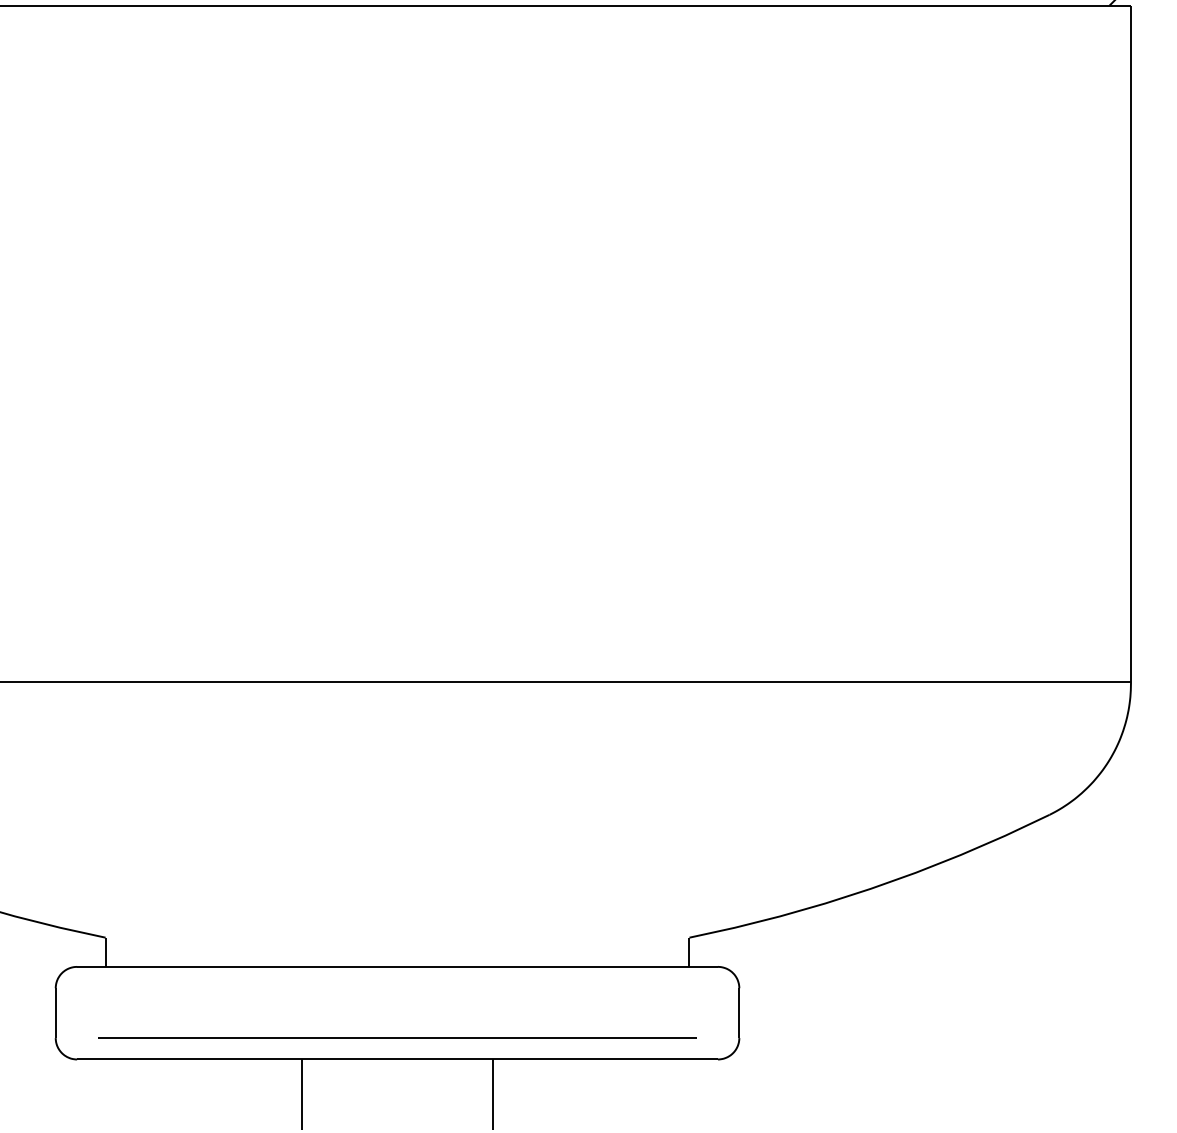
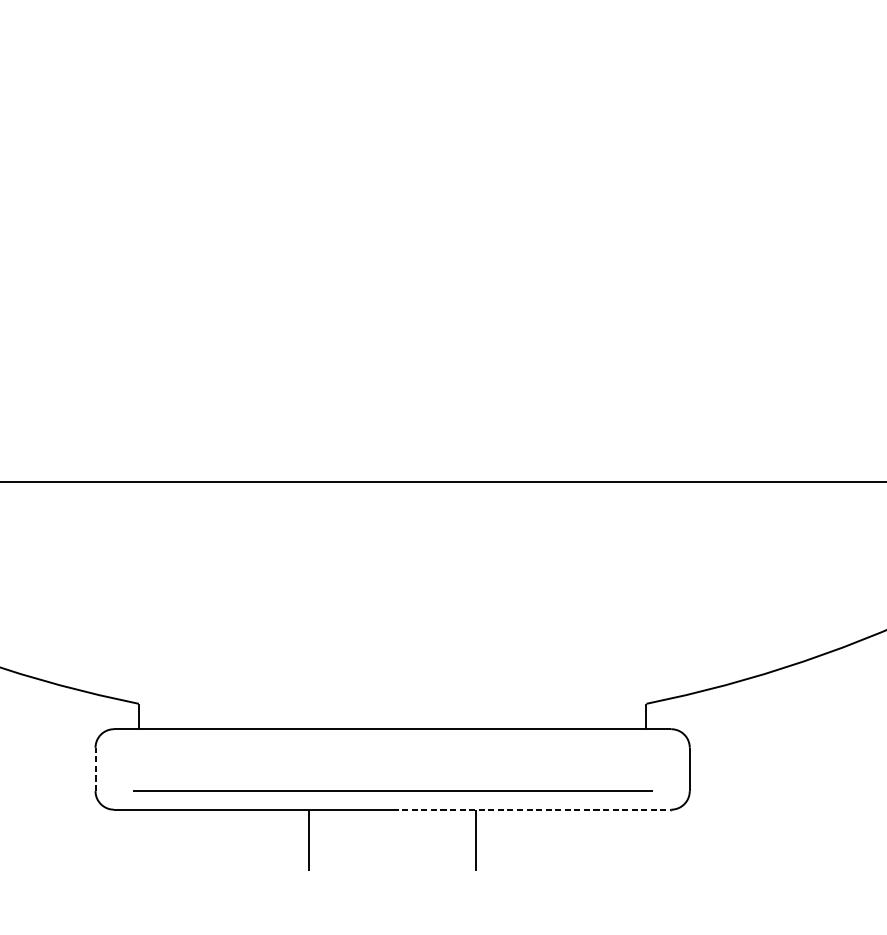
line: (55, 1013) -> (95, 769), solid -> dashed
line: (558, 1059) -> (532, 809), solid -> dashed

